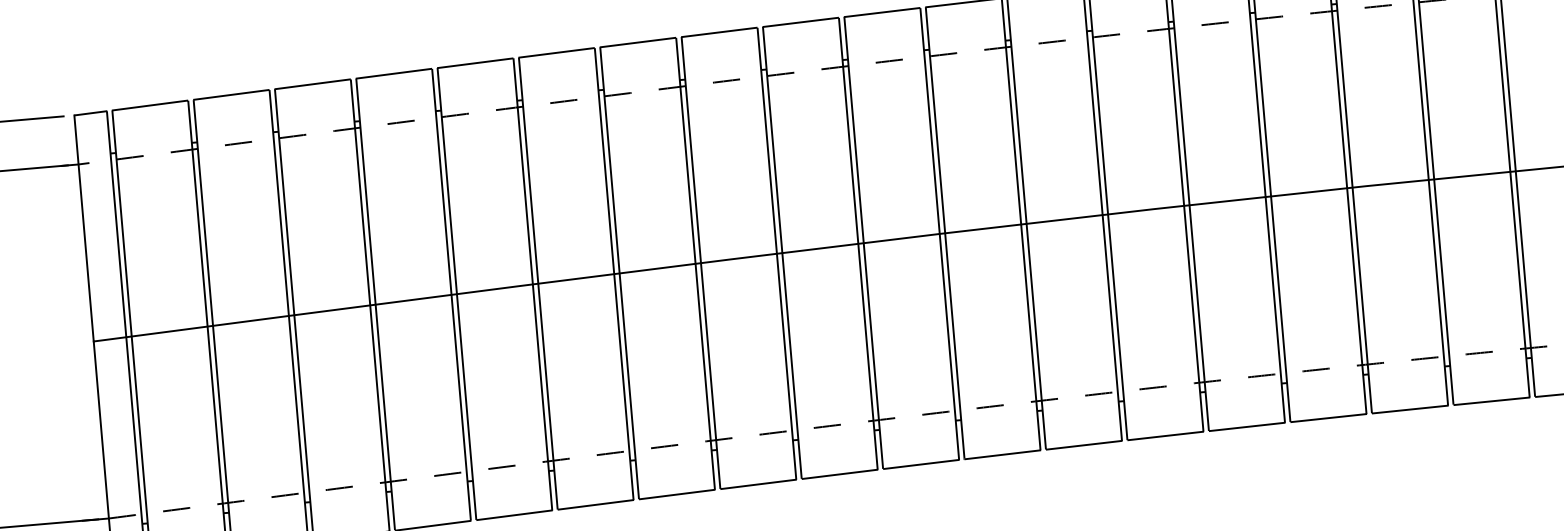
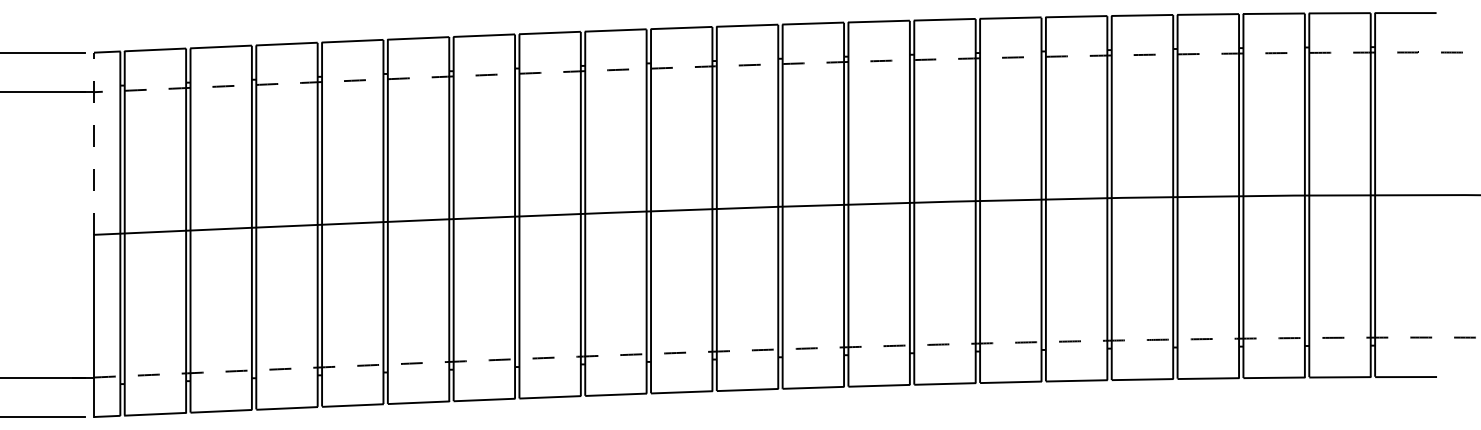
line: (84, 228) -> (94, 143), solid -> dashed

